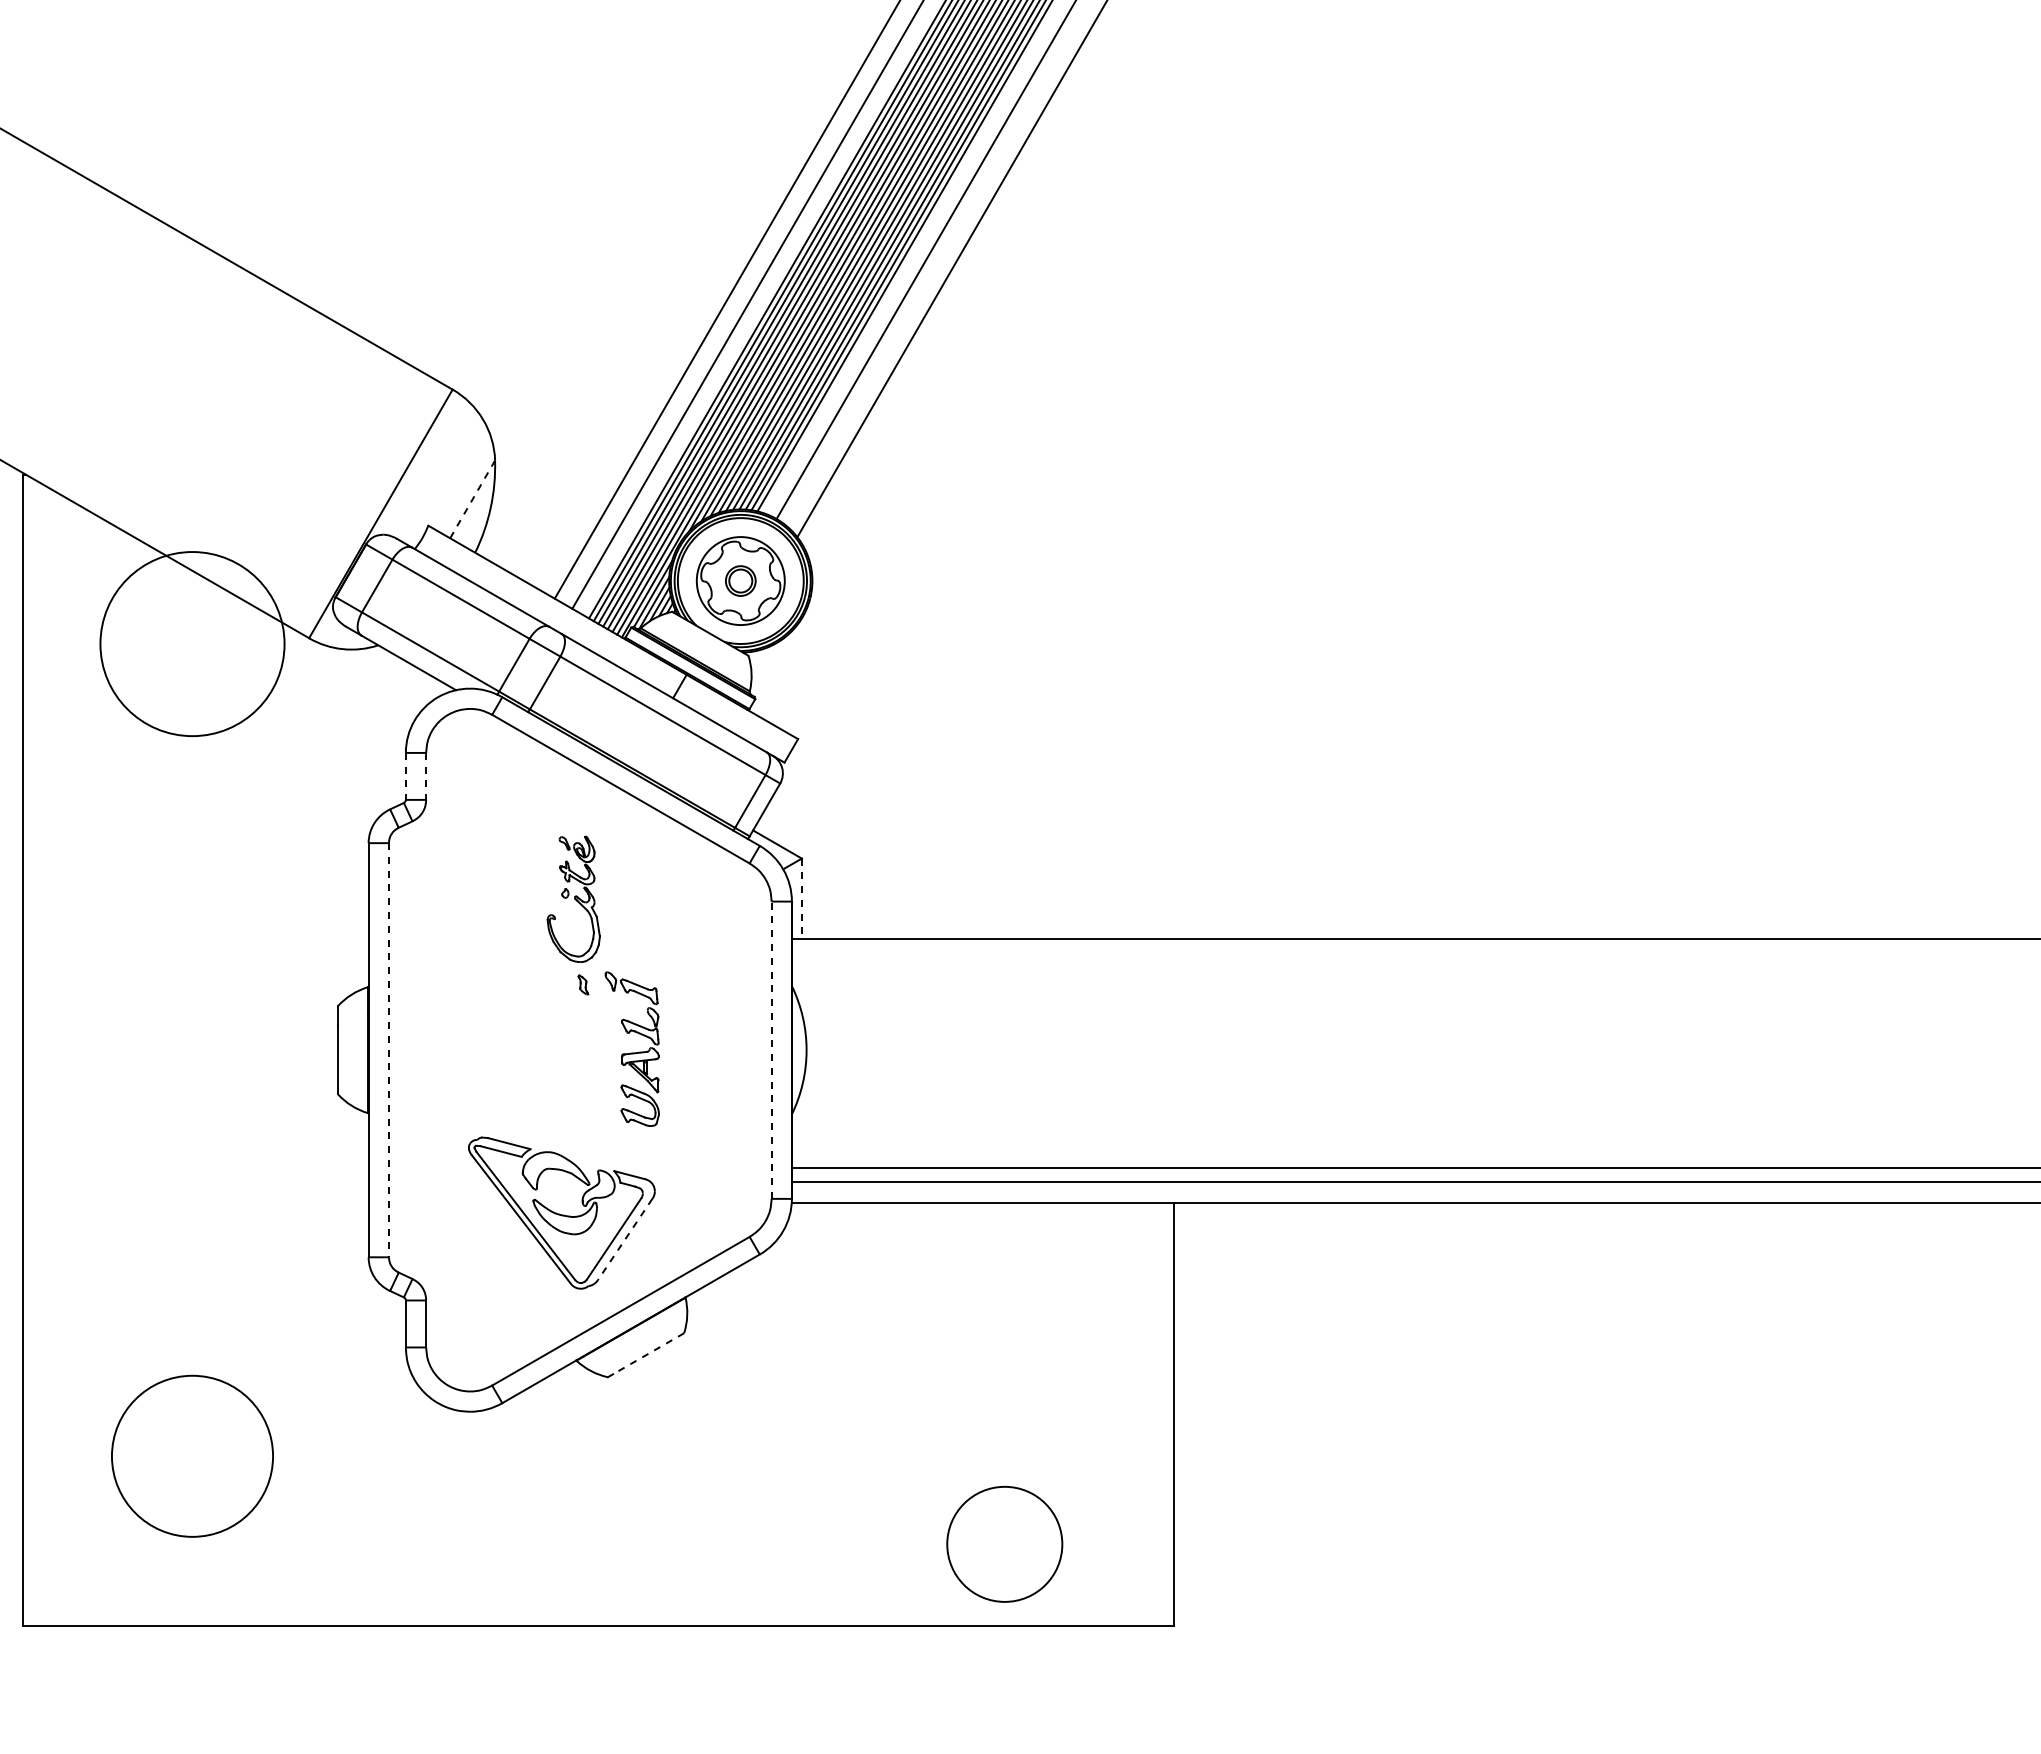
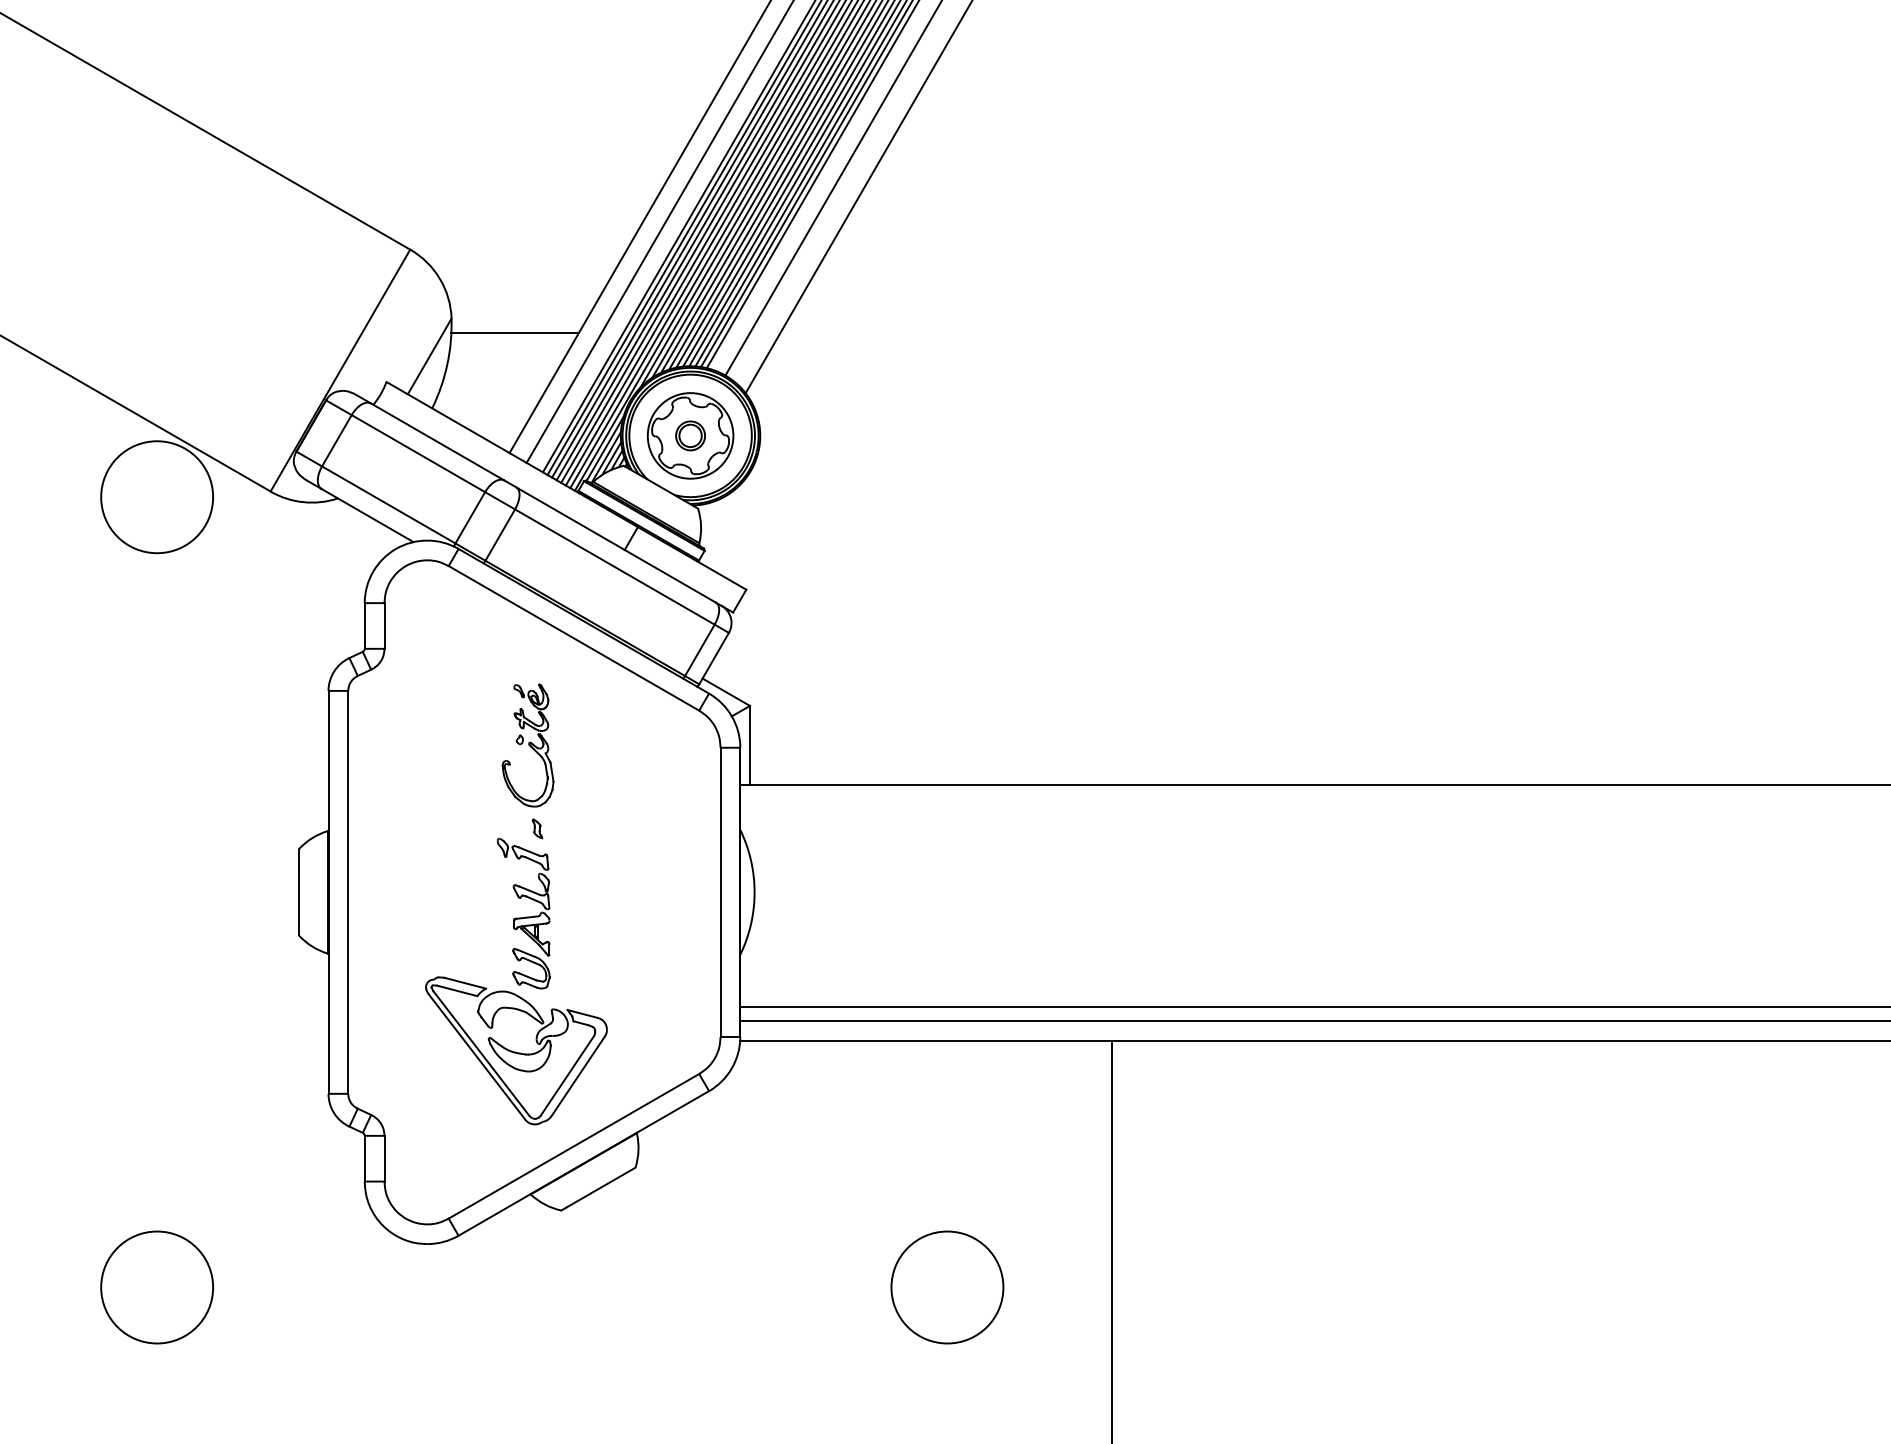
line: (560, 474) -> (515, 332), added
line: (472, 499) -> (429, 356), dashed -> solid
circle: (192, 643) -> (157, 496), size x0.62
line: (405, 776) -> (364, 626), dashed -> solid
line: (426, 776) -> (384, 626), dashed -> solid
line: (801, 899) -> (749, 745), dashed -> solid
part: (631, 1048) -> (522, 913), moved
line: (388, 1050) -> (347, 892), dashed -> solid
line: (771, 1050) -> (720, 892), dashed -> solid
line: (625, 1239) -> (578, 1076), dashed -> solid
line: (648, 1354) -> (600, 1188), dashed -> solid
circle: (192, 1456) -> (157, 1287), size x0.71
circle: (1004, 1544) -> (947, 1287), moved

